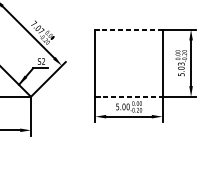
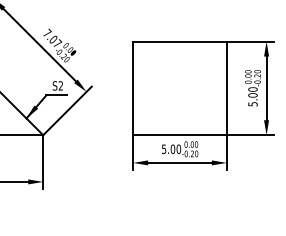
line: (129, 29) -> (180, 41), dashed -> solid
text: (180, 64) -> (252, 89), 5.03 -> 5.00
line: (129, 97) -> (180, 135), dashed -> solid

